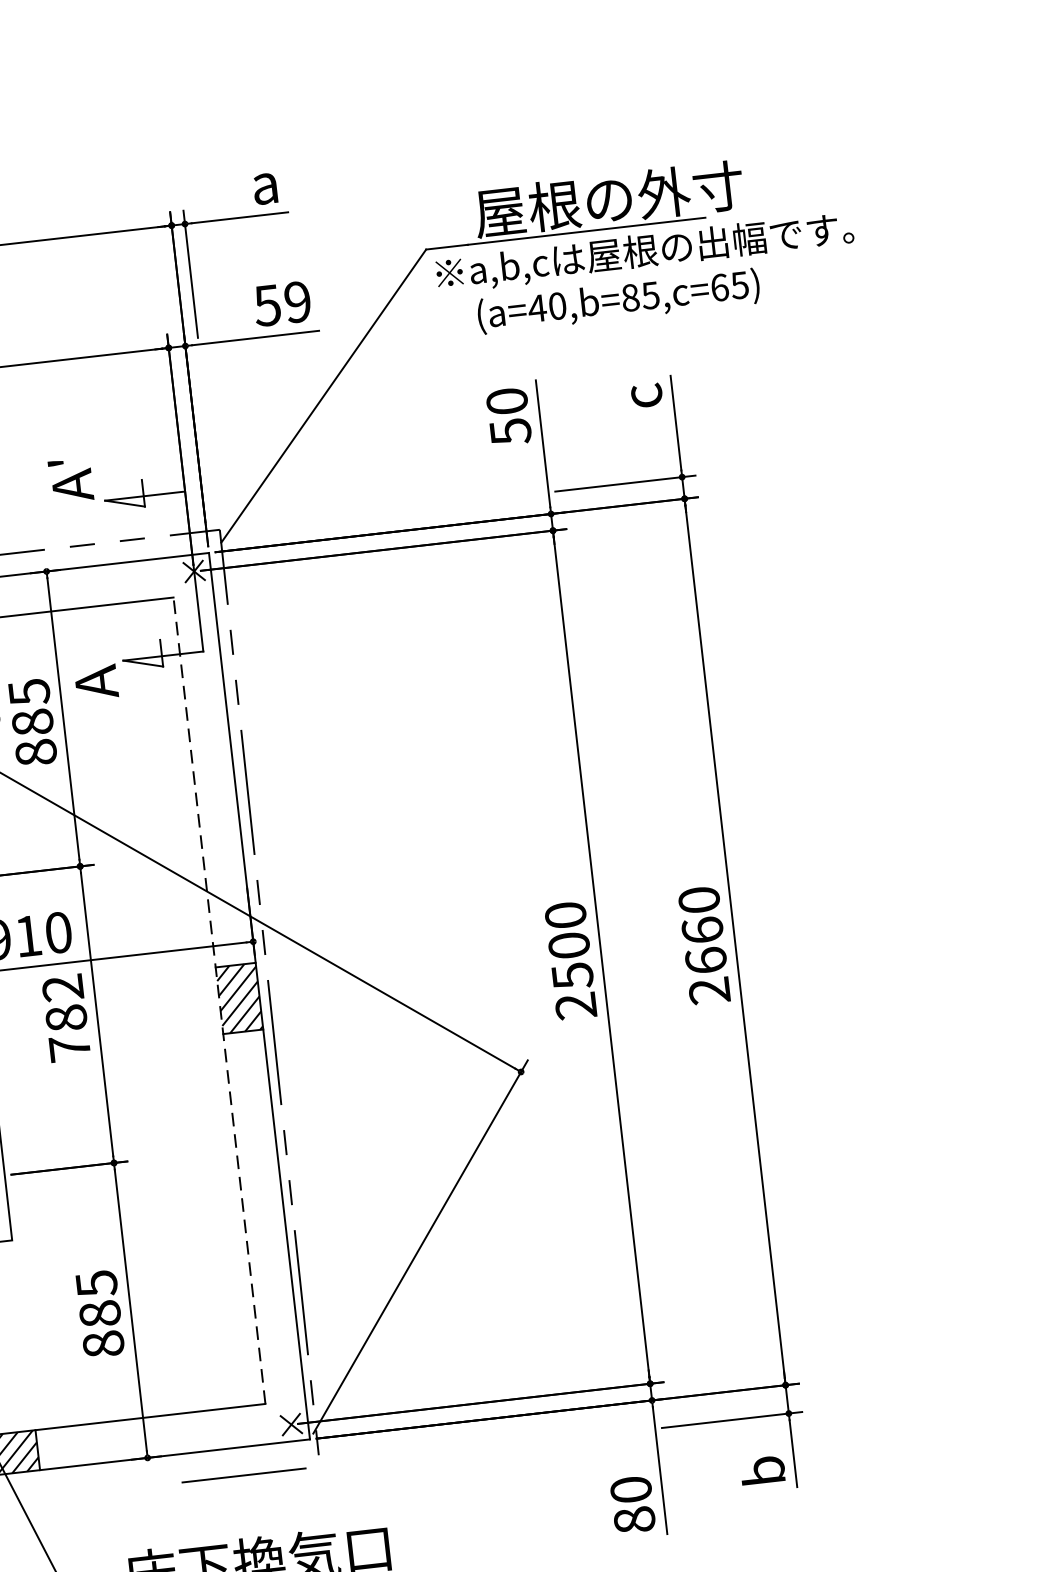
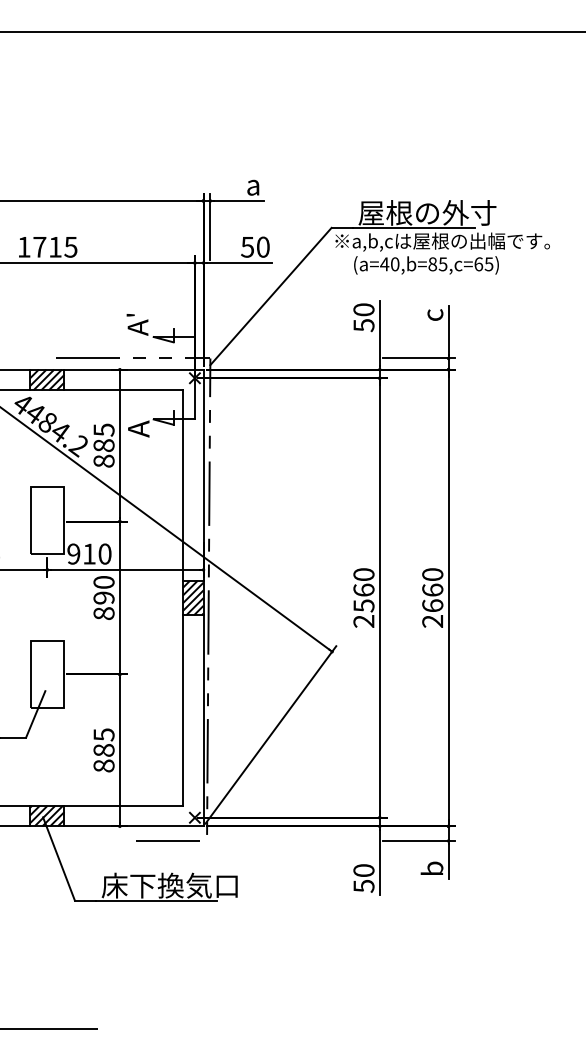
text: (296, 300) -> (262, 246), 59 -> 50
text: (568, 944) -> (363, 589), 2500 -> 2560
line: (218, 1001) -> (182, 598), dashed -> solid
text: (65, 1019) -> (103, 598), 782 -> 890
text: (633, 1518) -> (363, 885), 80 -> 50

